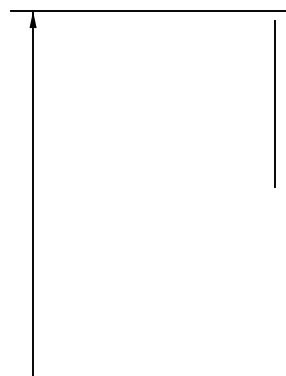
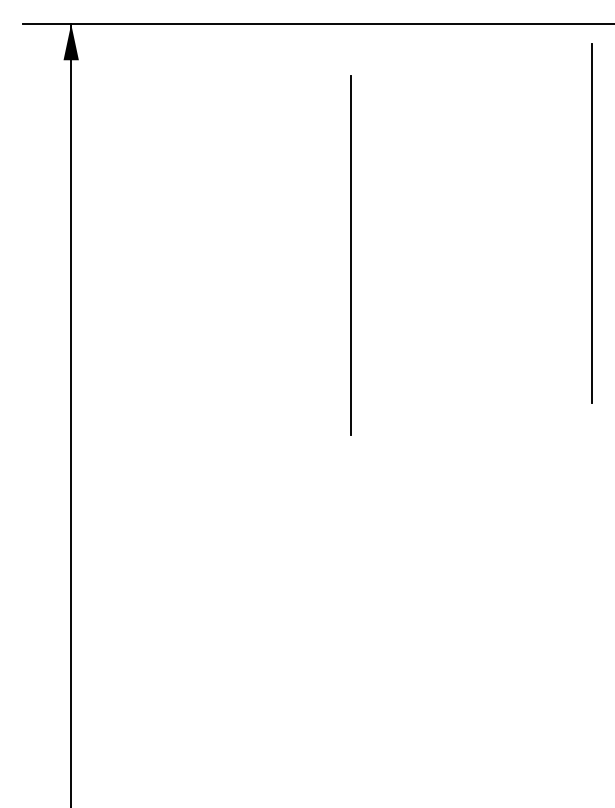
line: (162, 118) -> (349, 254), added

